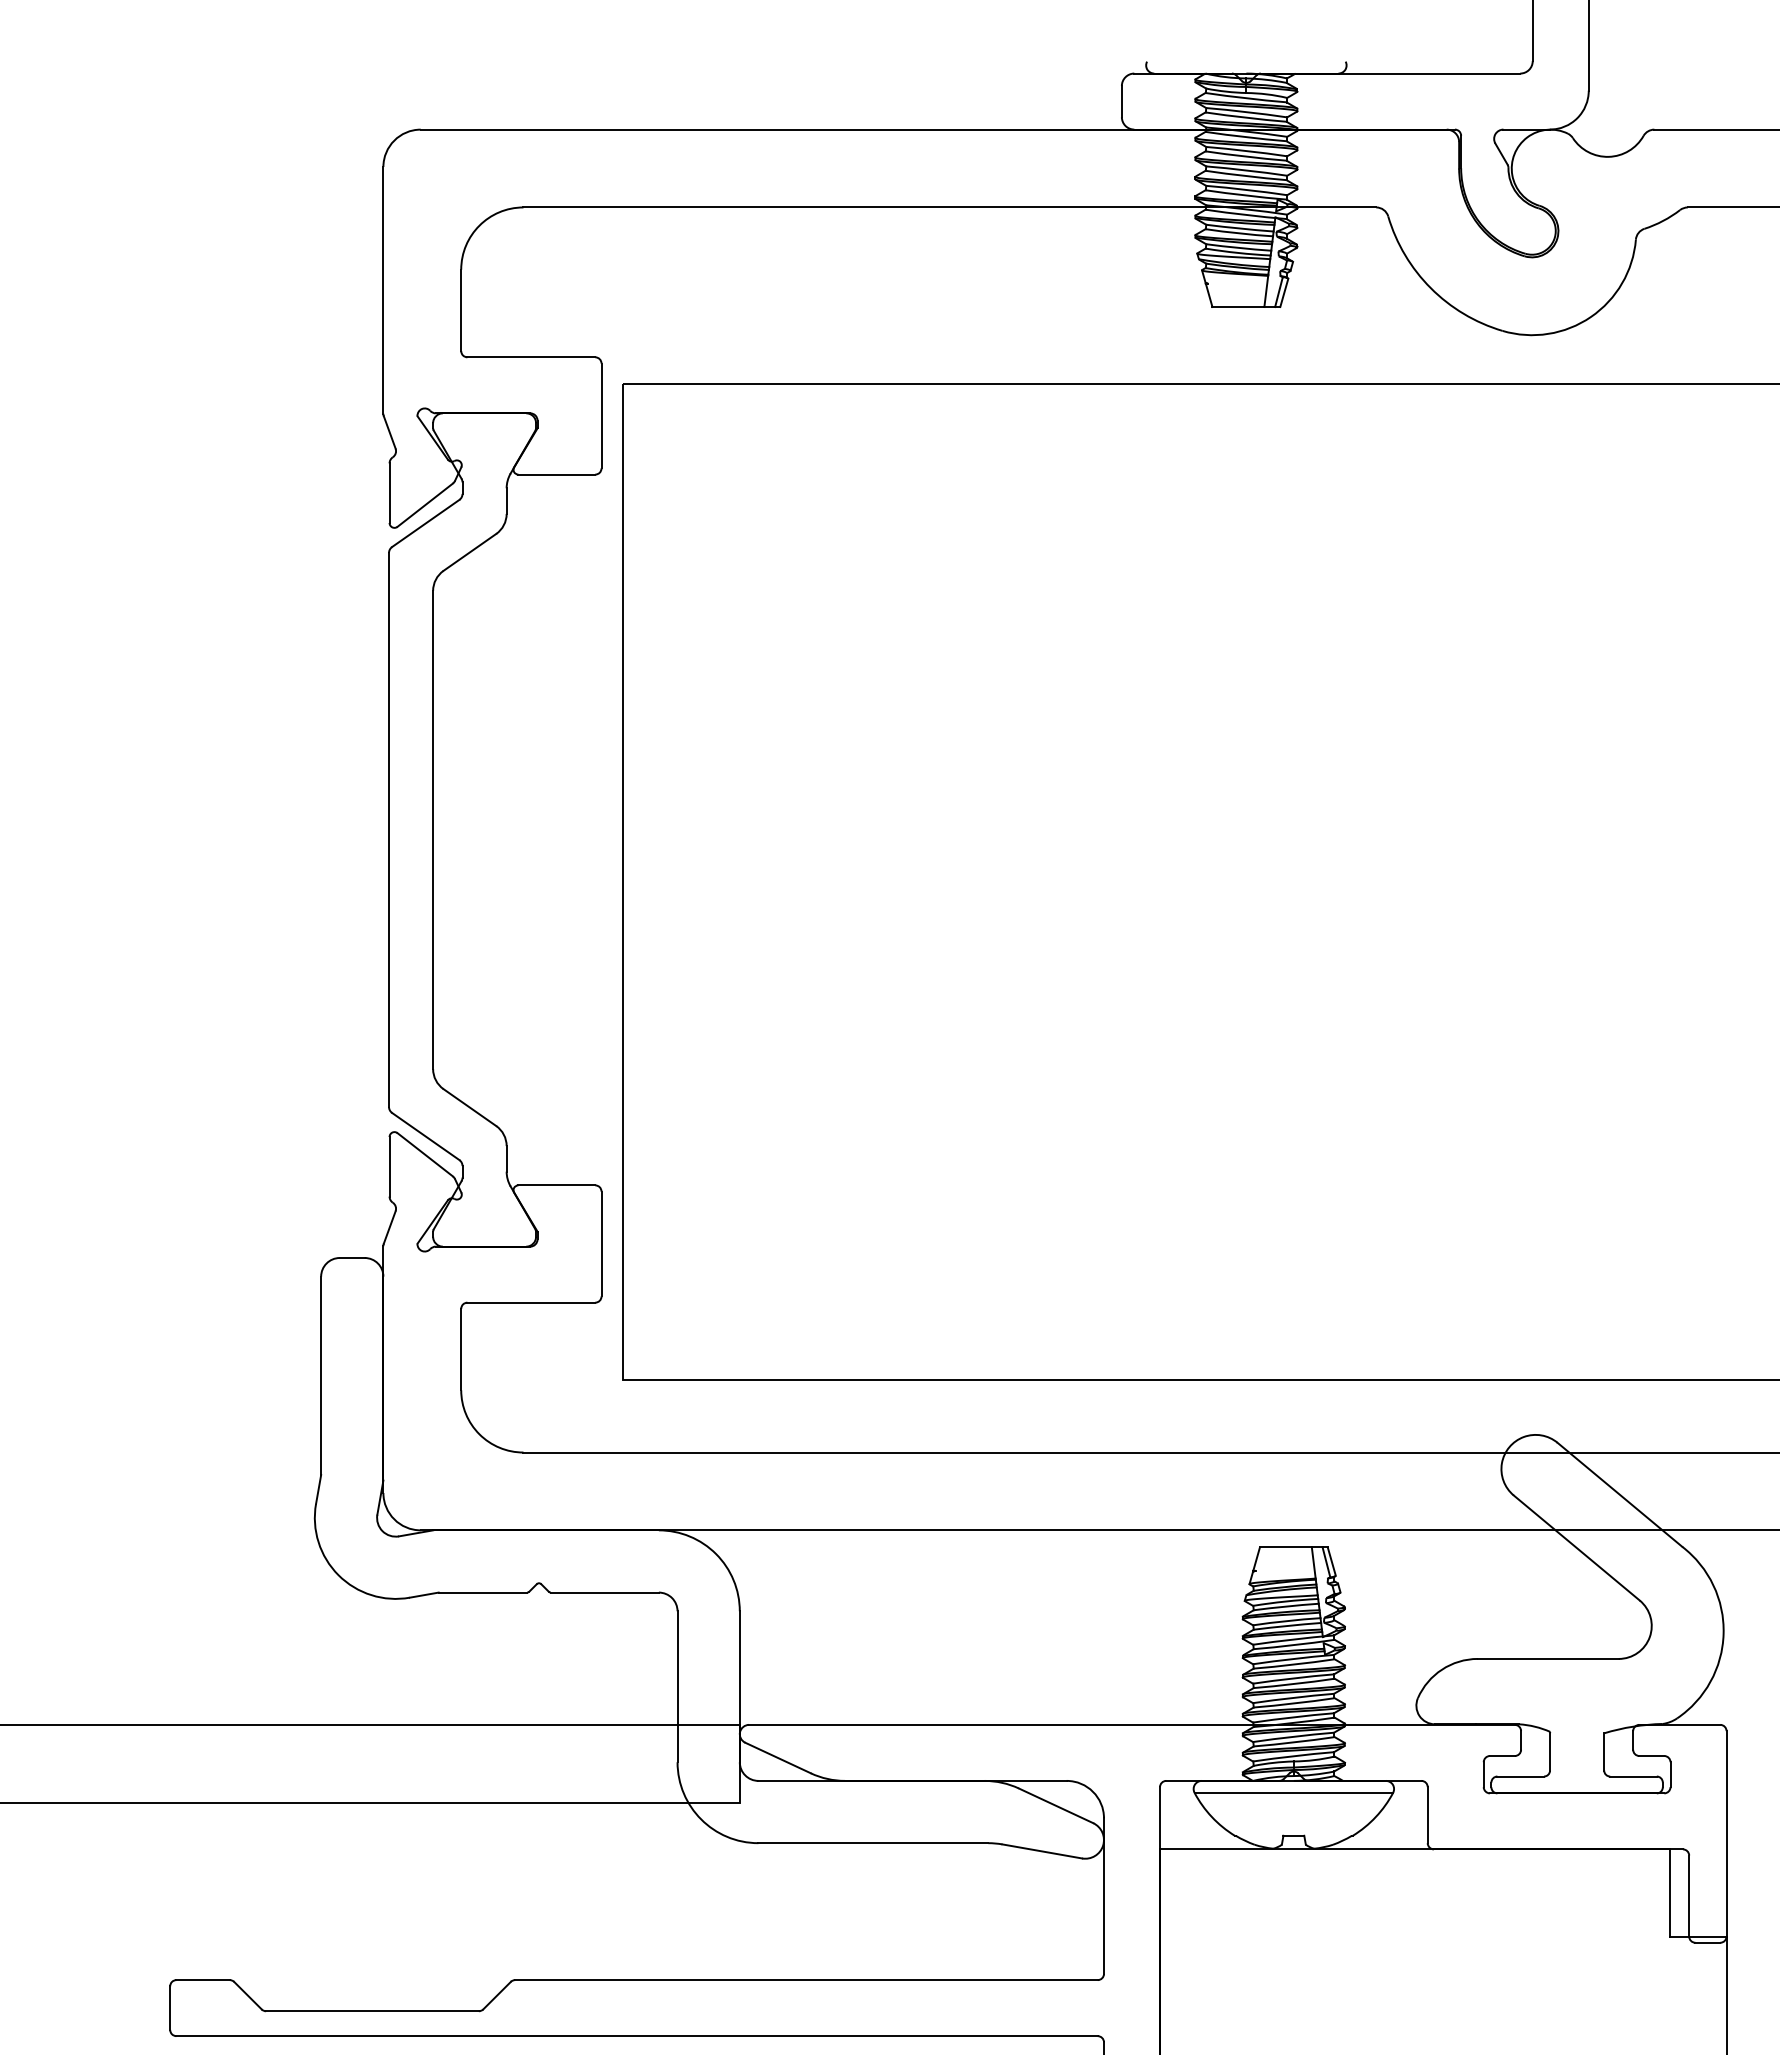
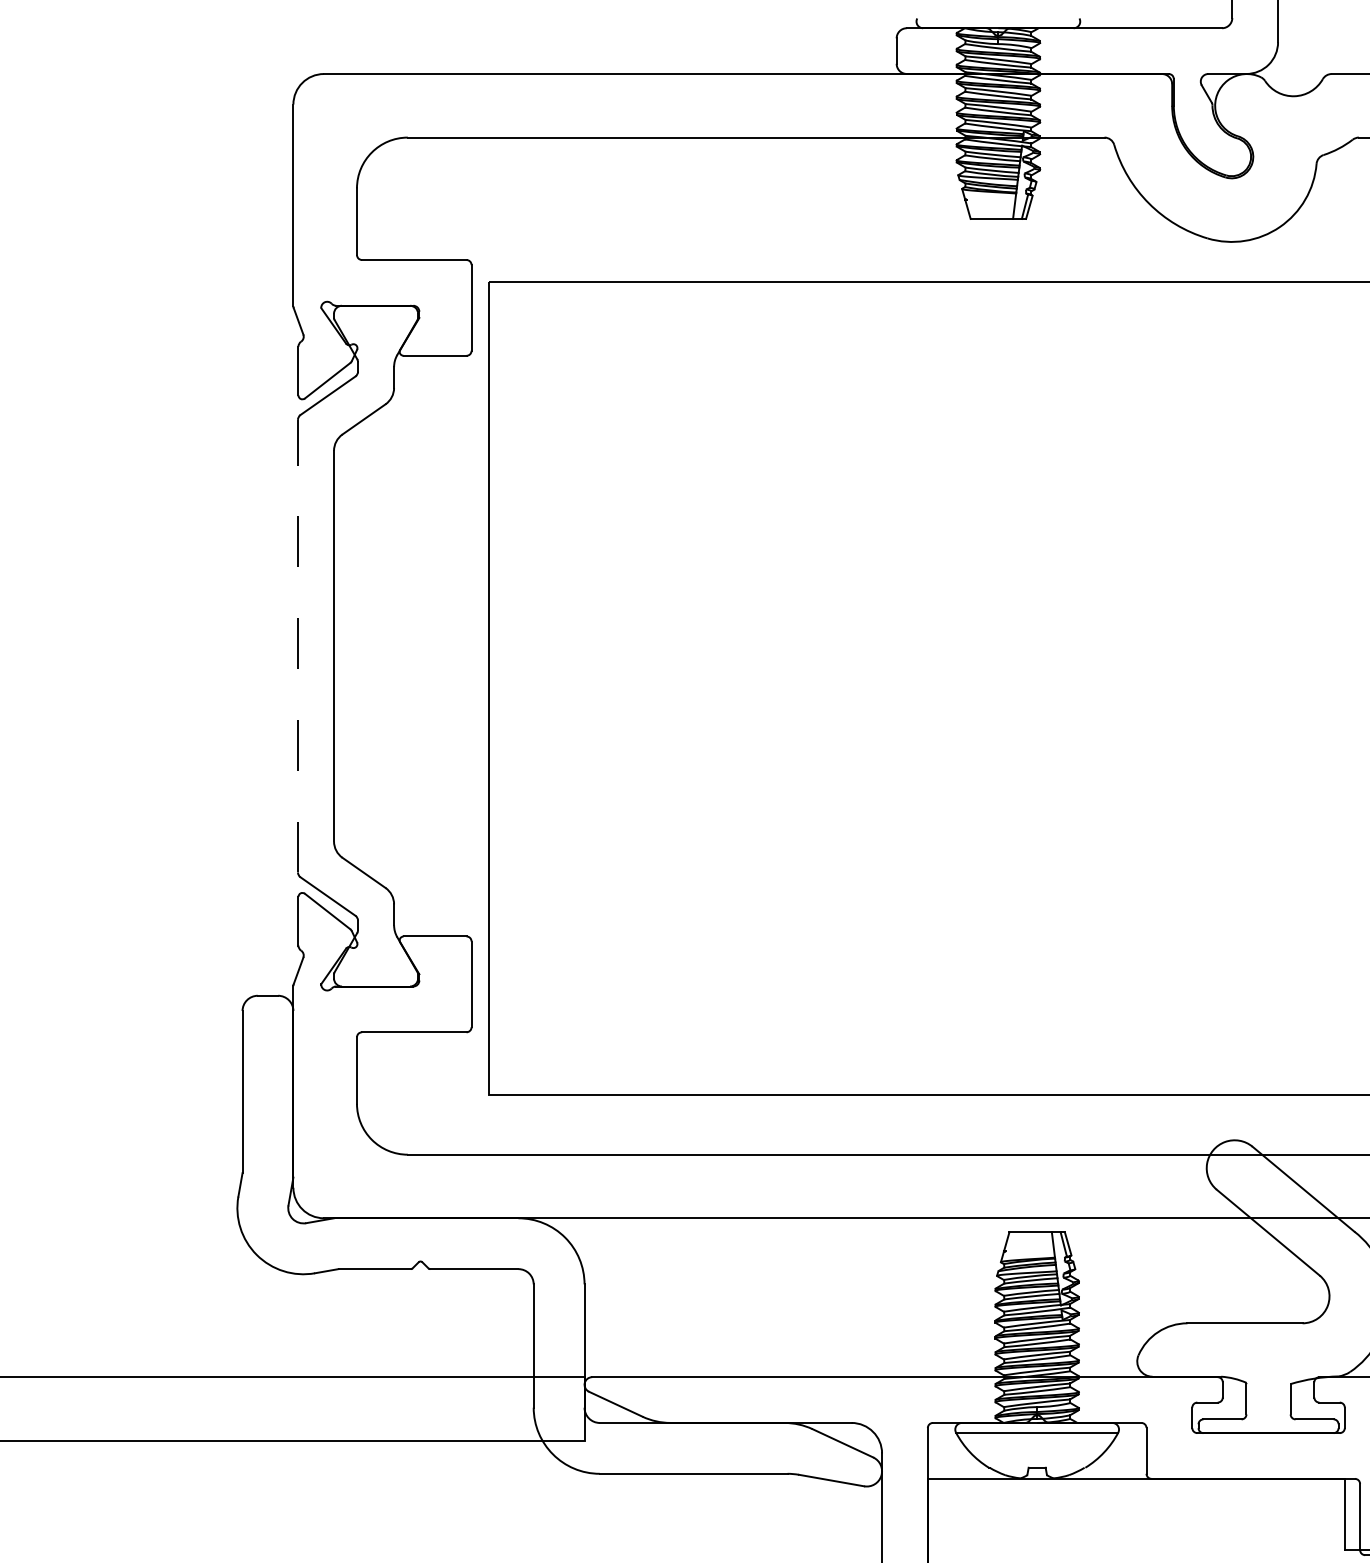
line: (389, 830) -> (298, 646), solid -> dashed

